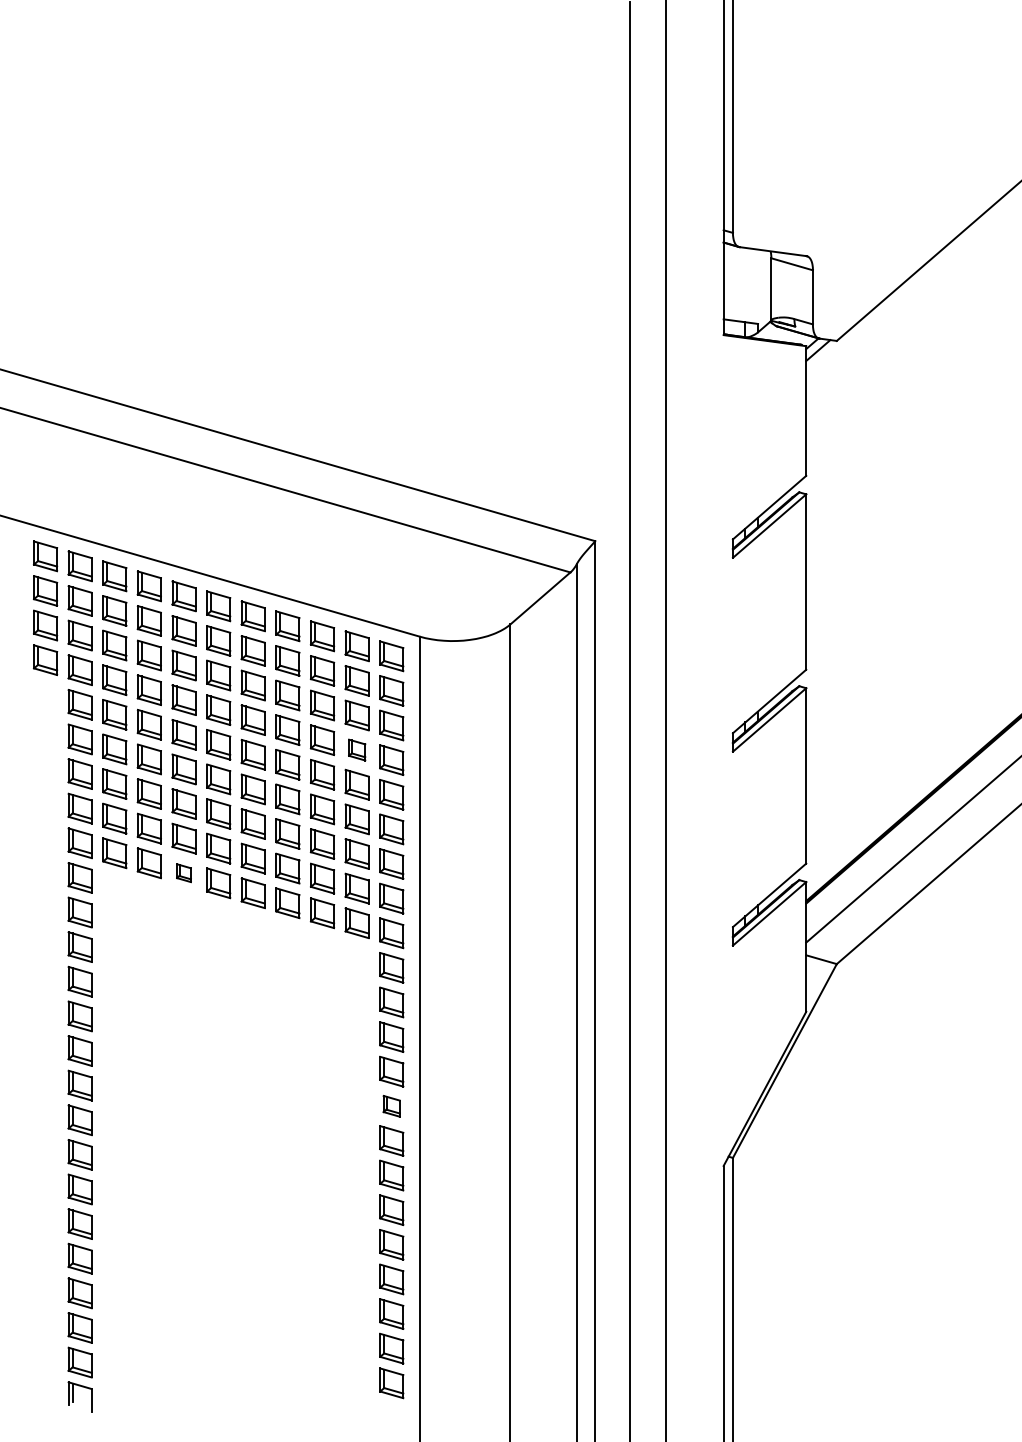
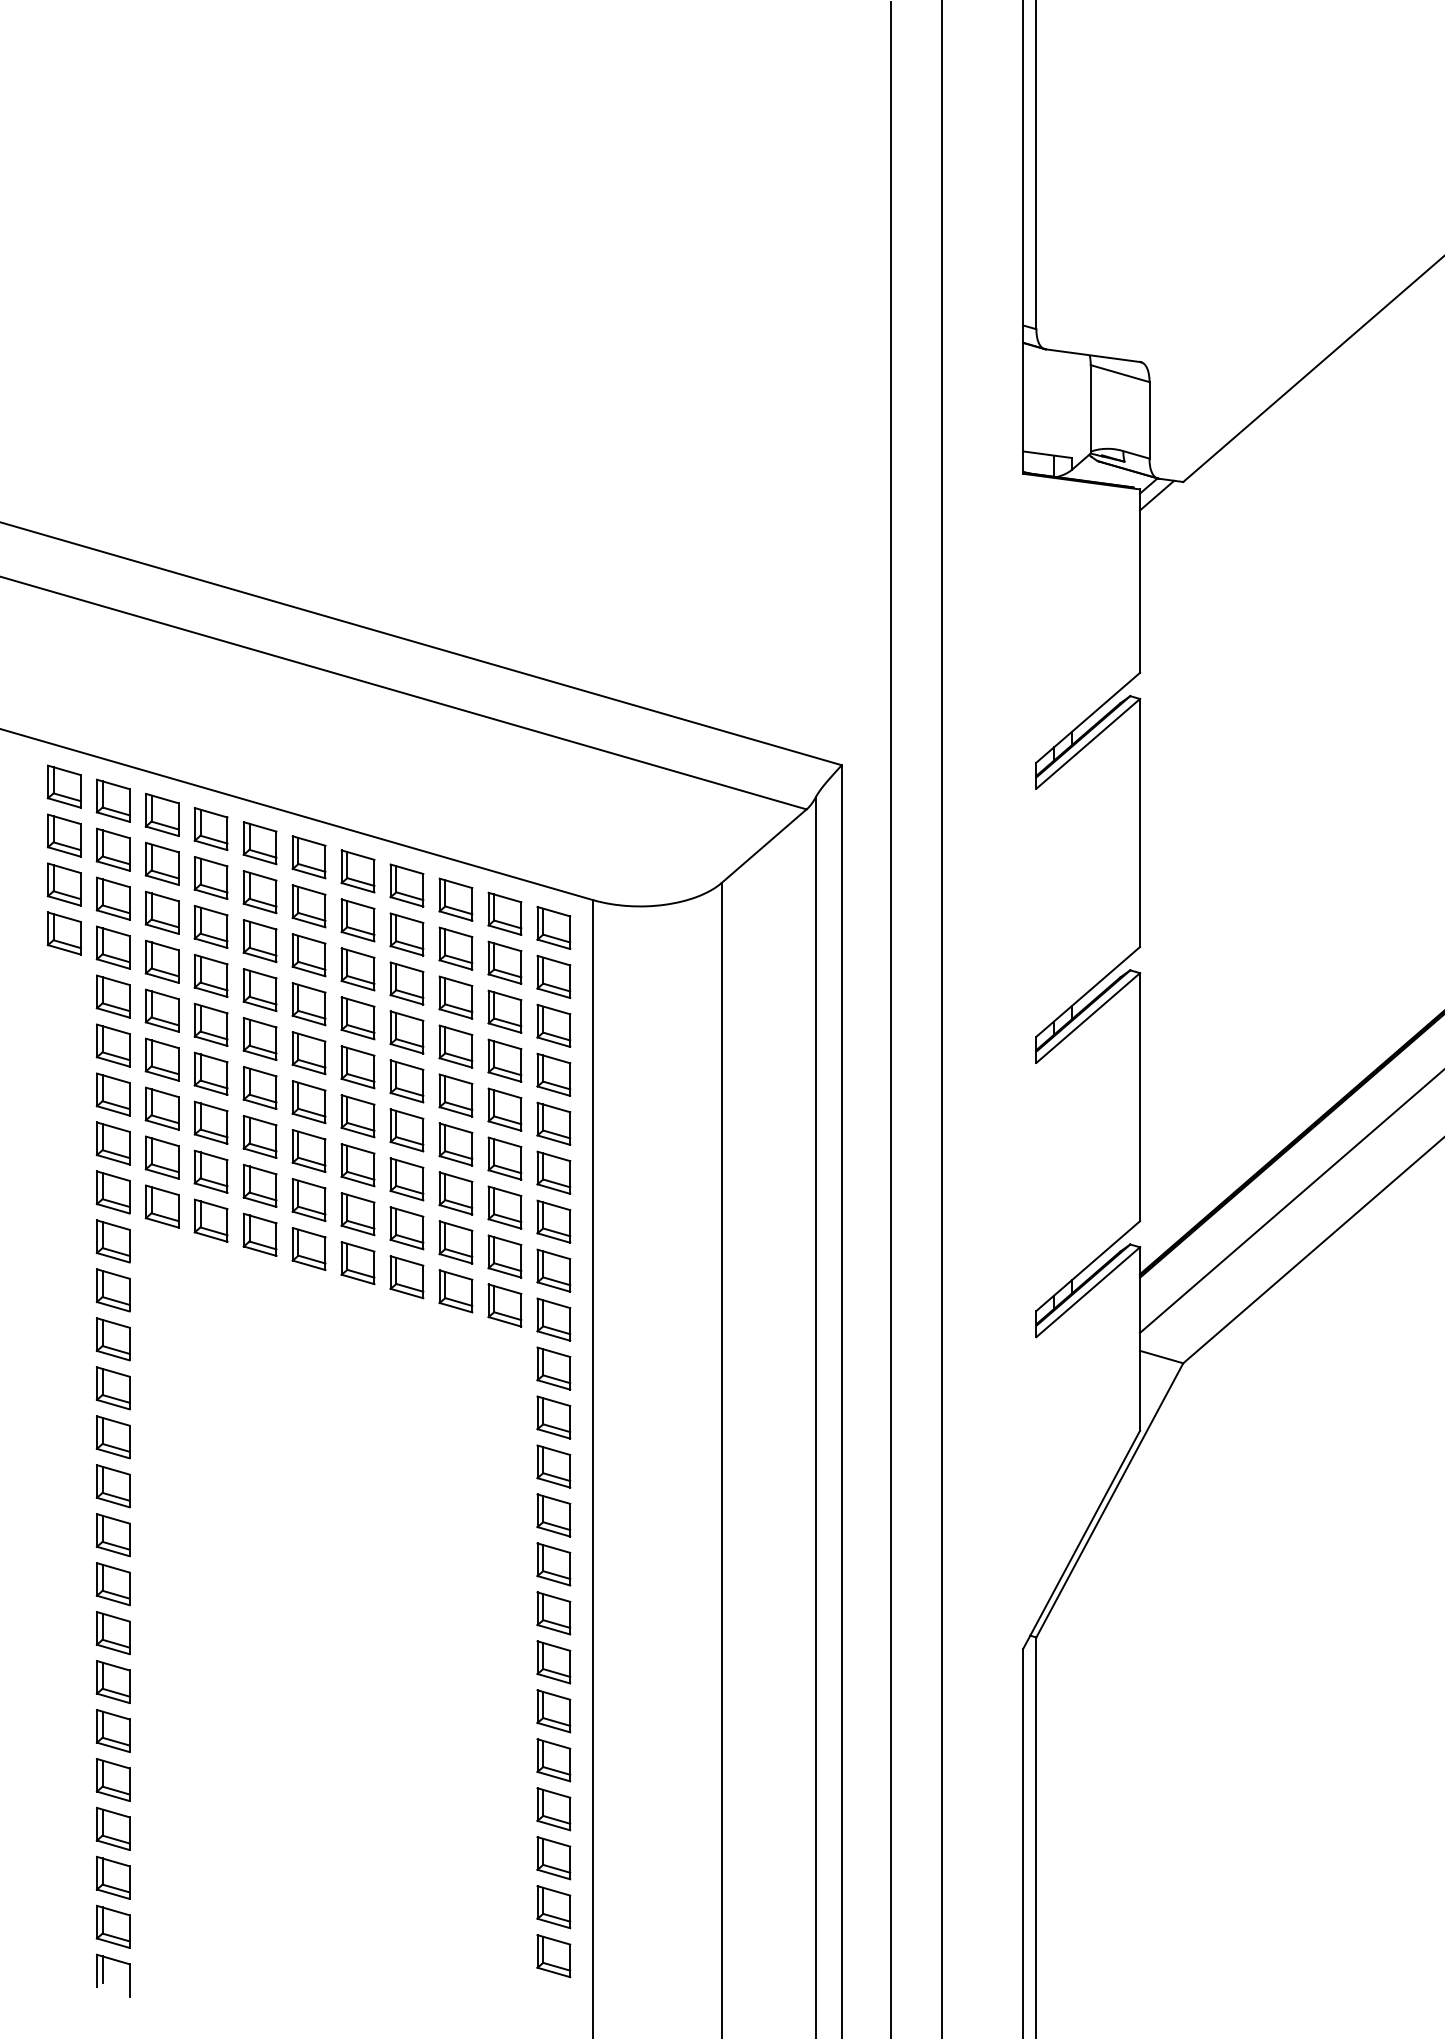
part: (356, 749) -> (504, 1060), size x1.43
part: (183, 873) -> (259, 1234), size x1.67
part: (391, 1106) -> (553, 1564), size x1.43

